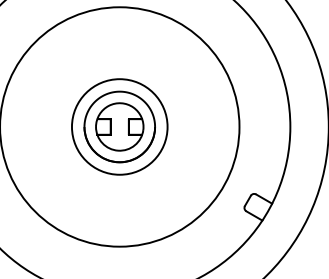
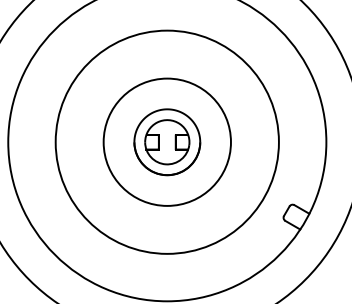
circle: (118, 126) -> (166, 141), size x1.43

